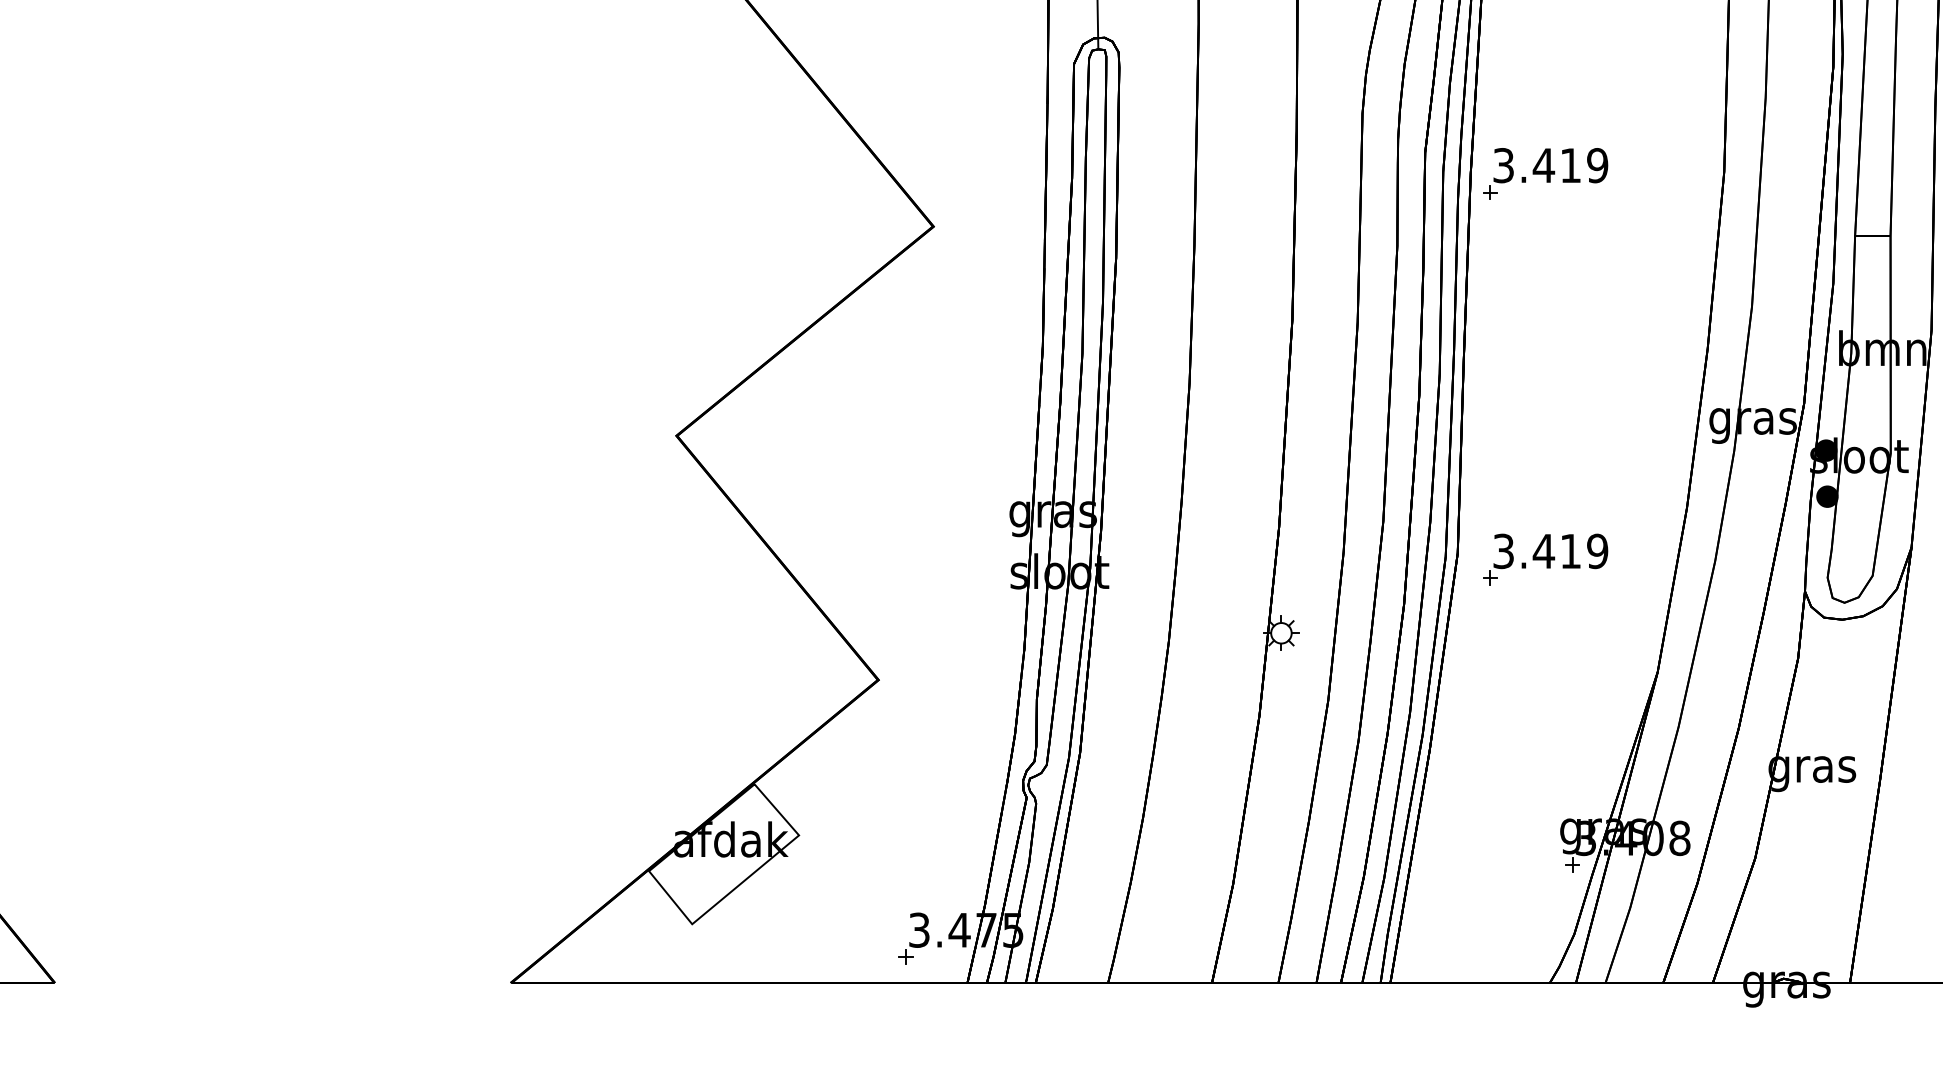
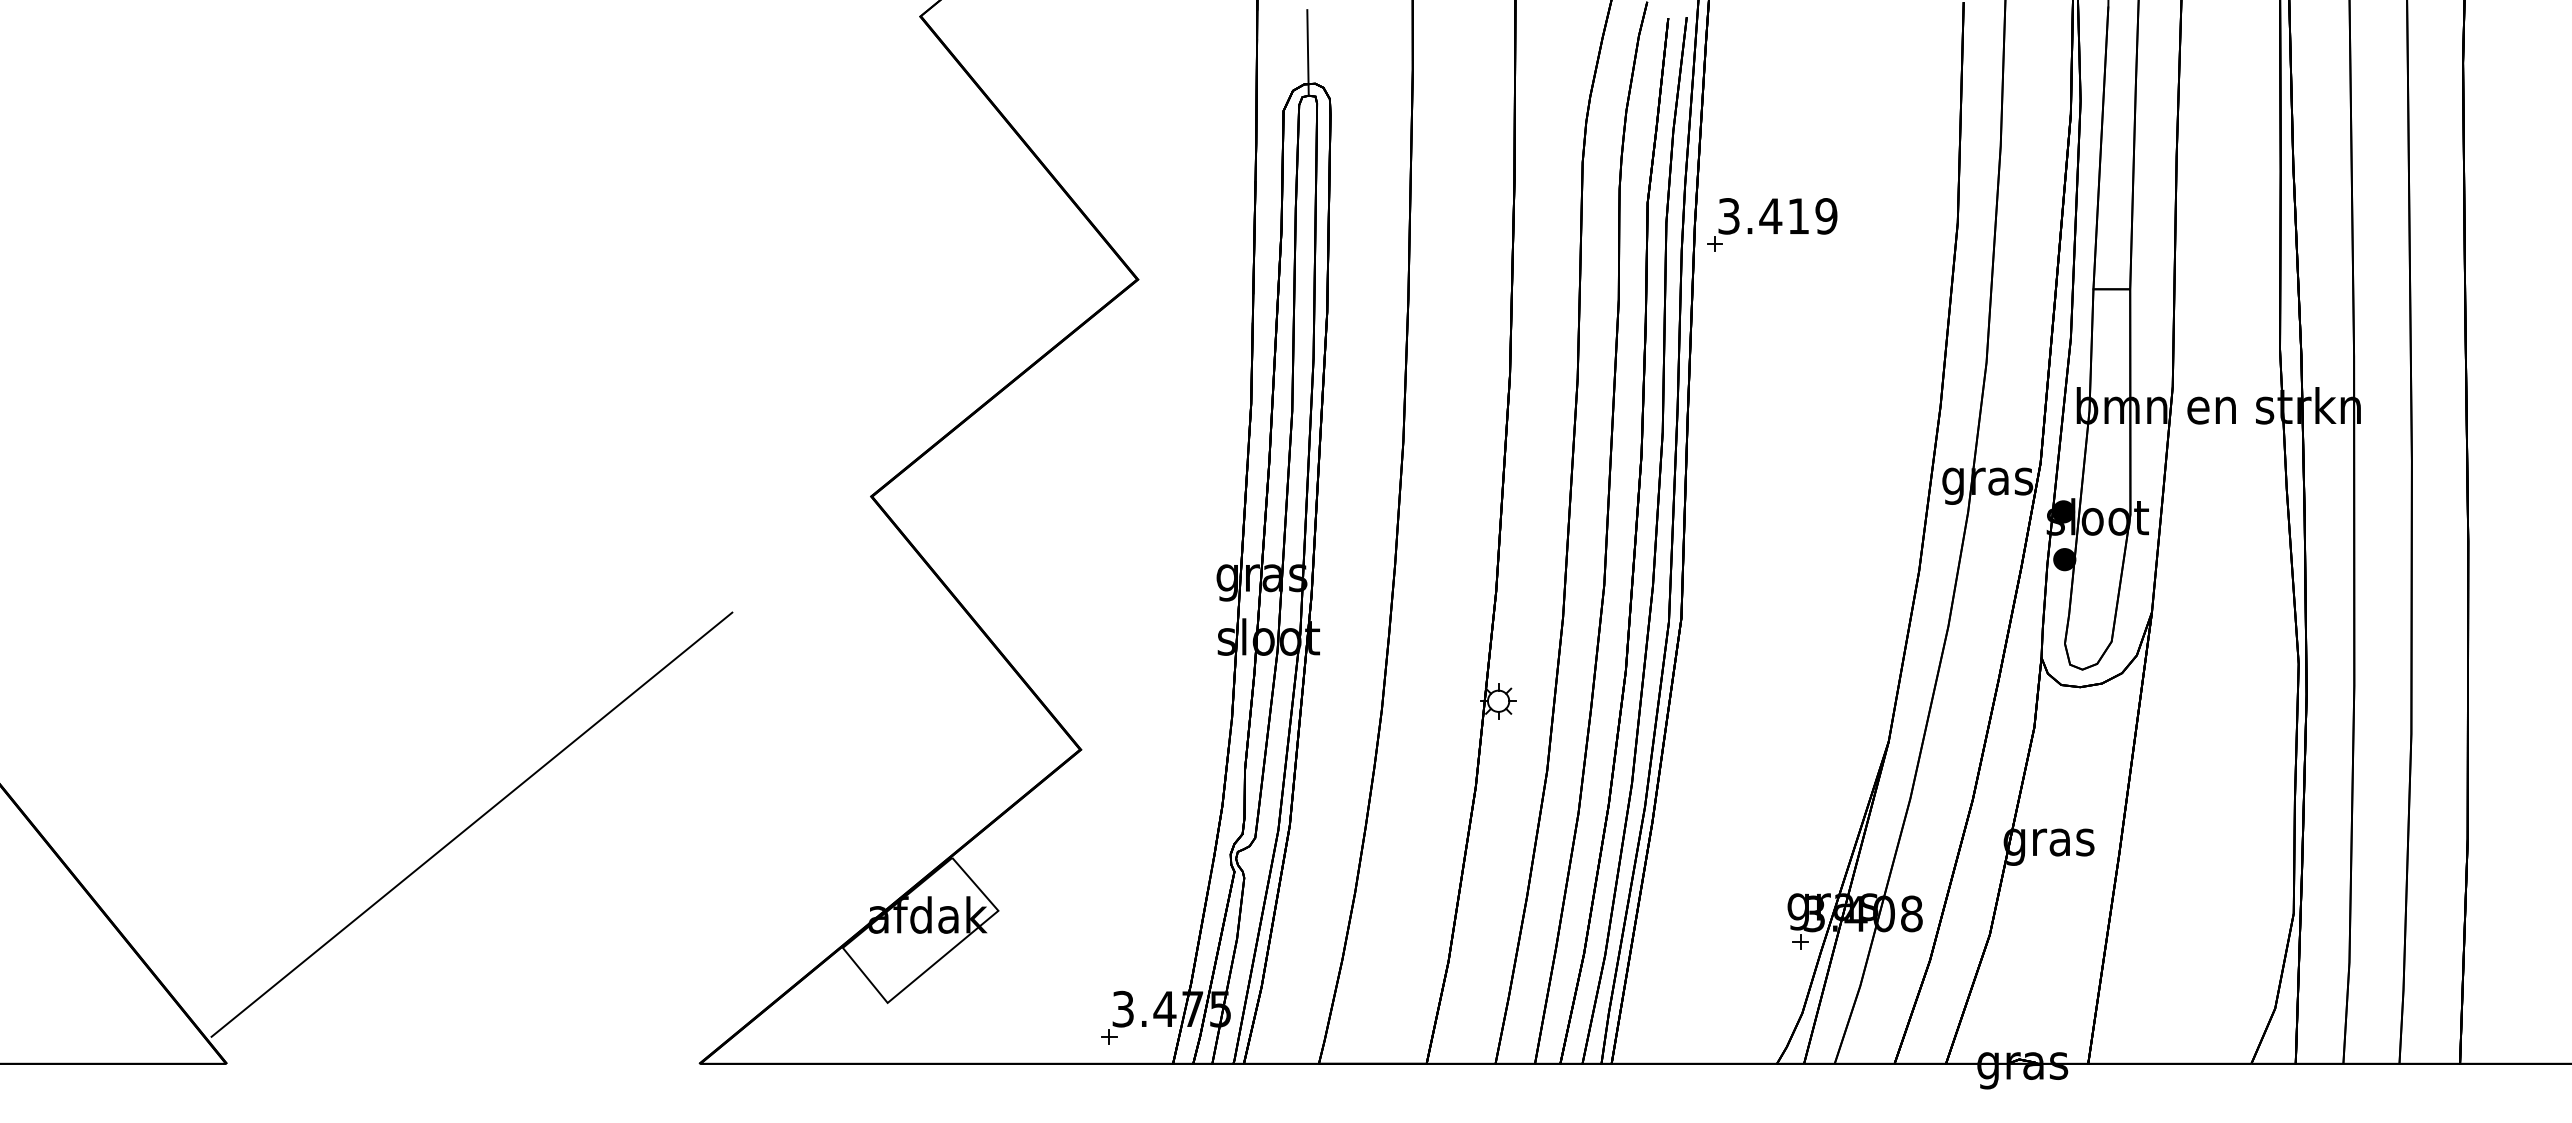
part: (1545, 559) -> (1772, 624), removed
line: (290, 752) -> (471, 824), added

